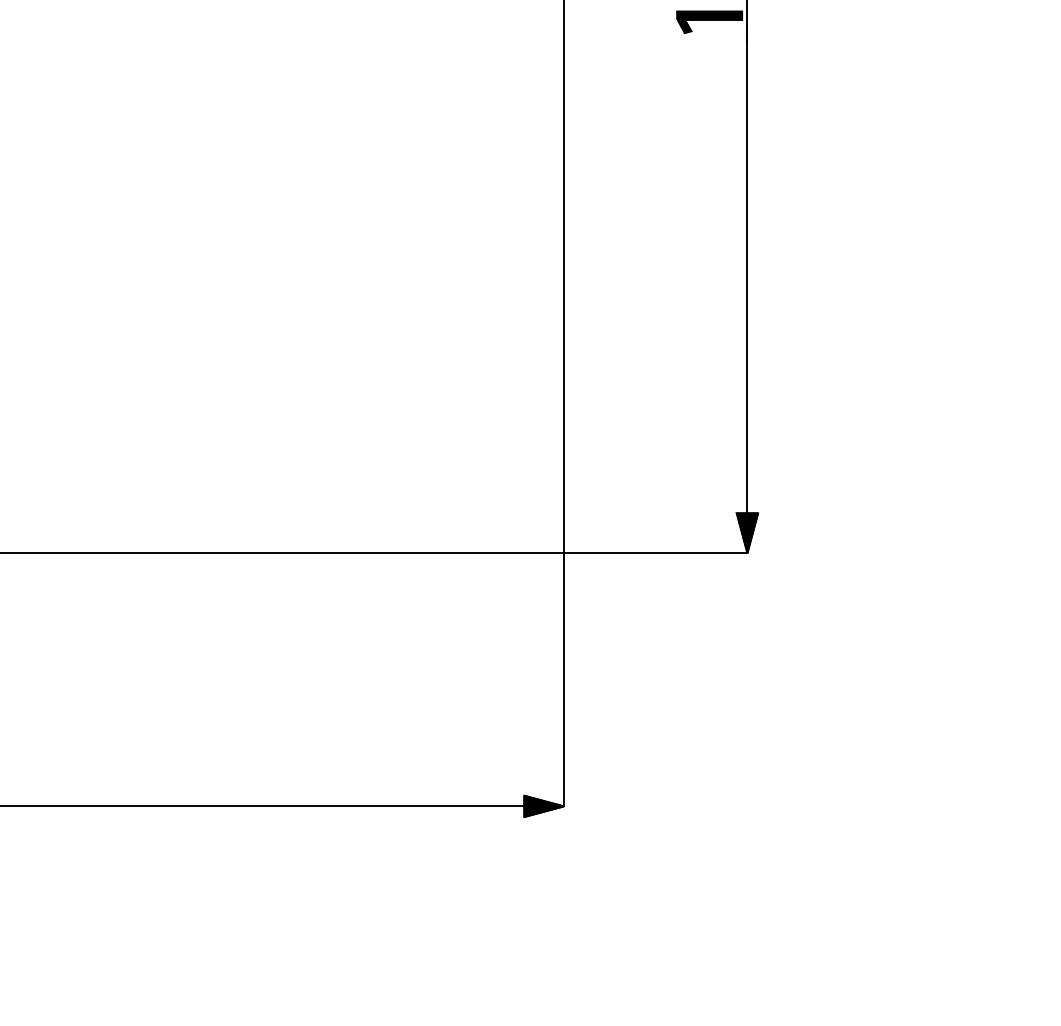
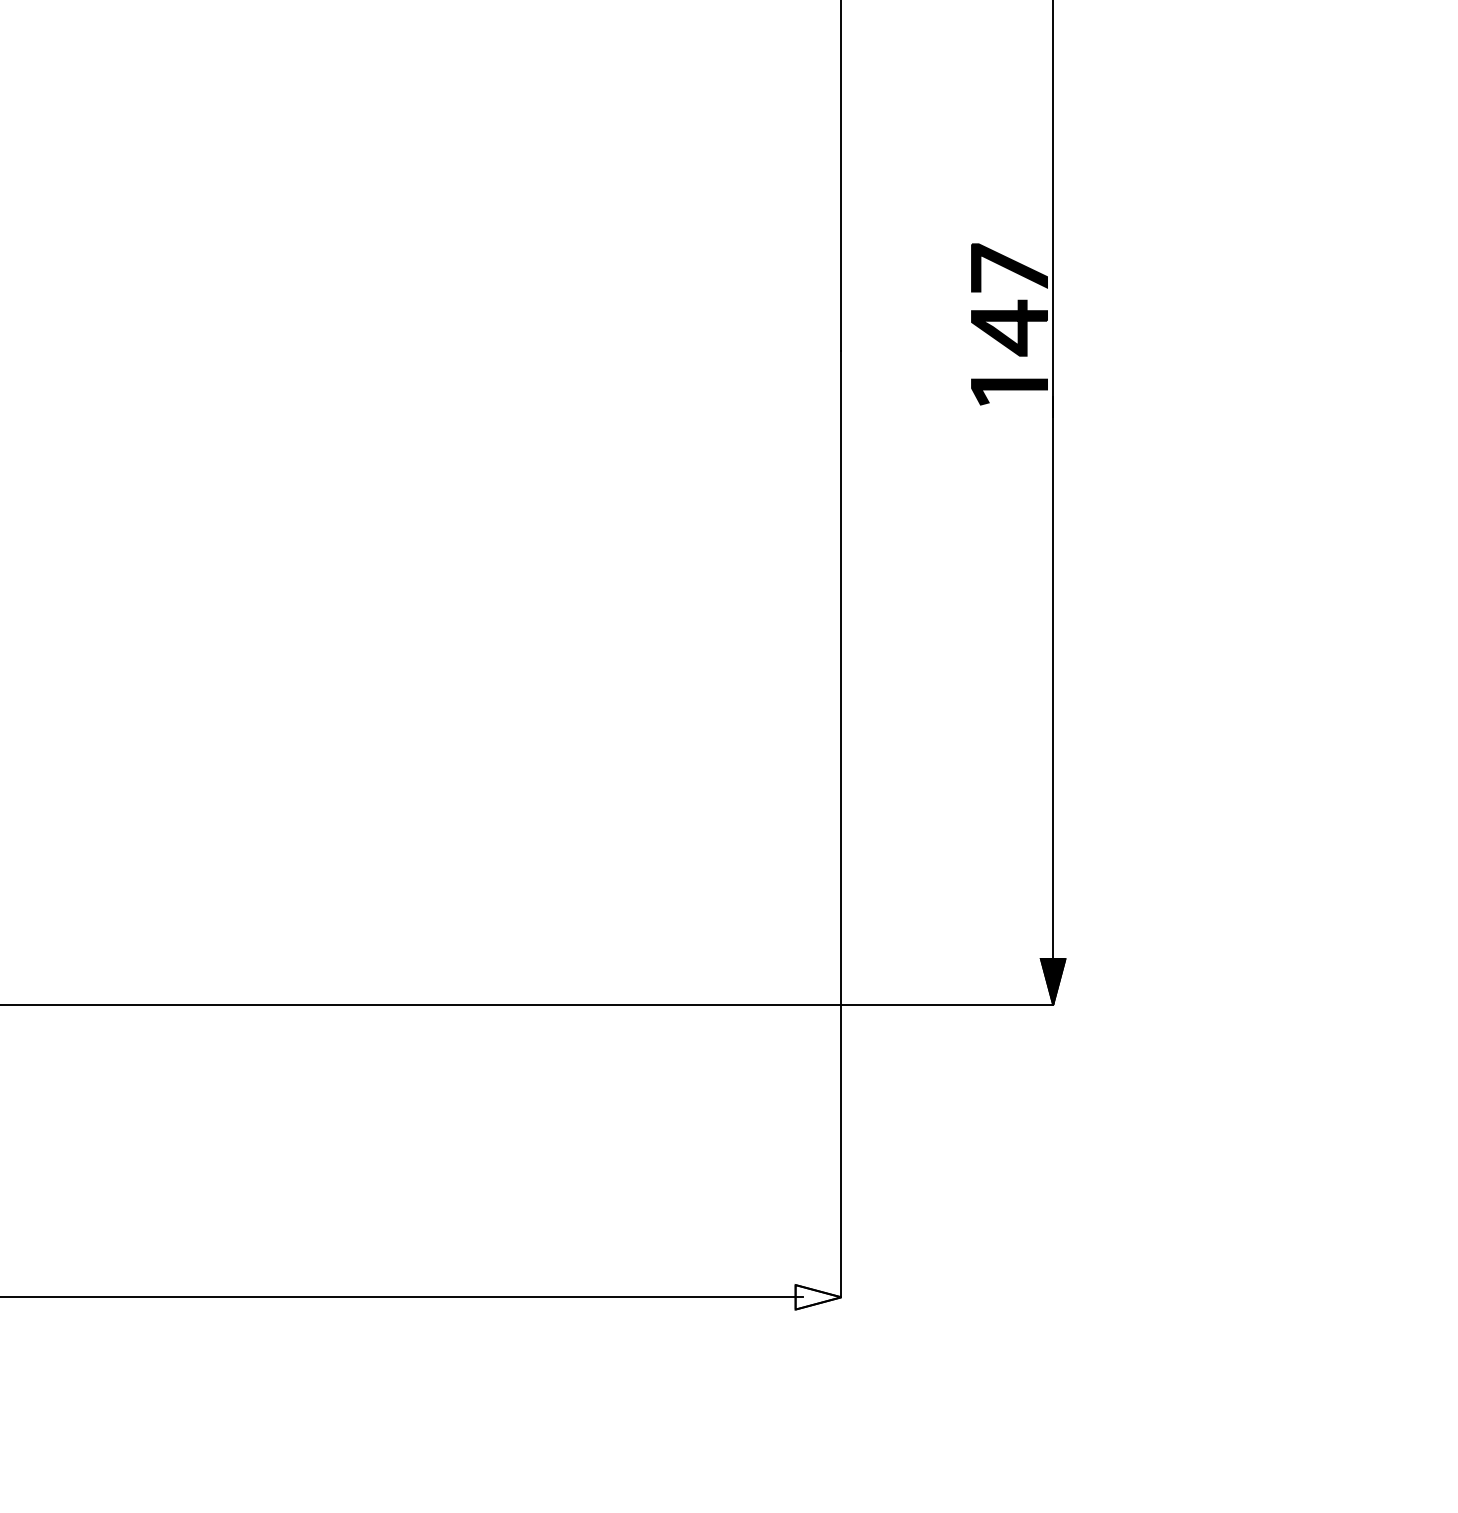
fill: (544, 806) -> (818, 1297), removed

